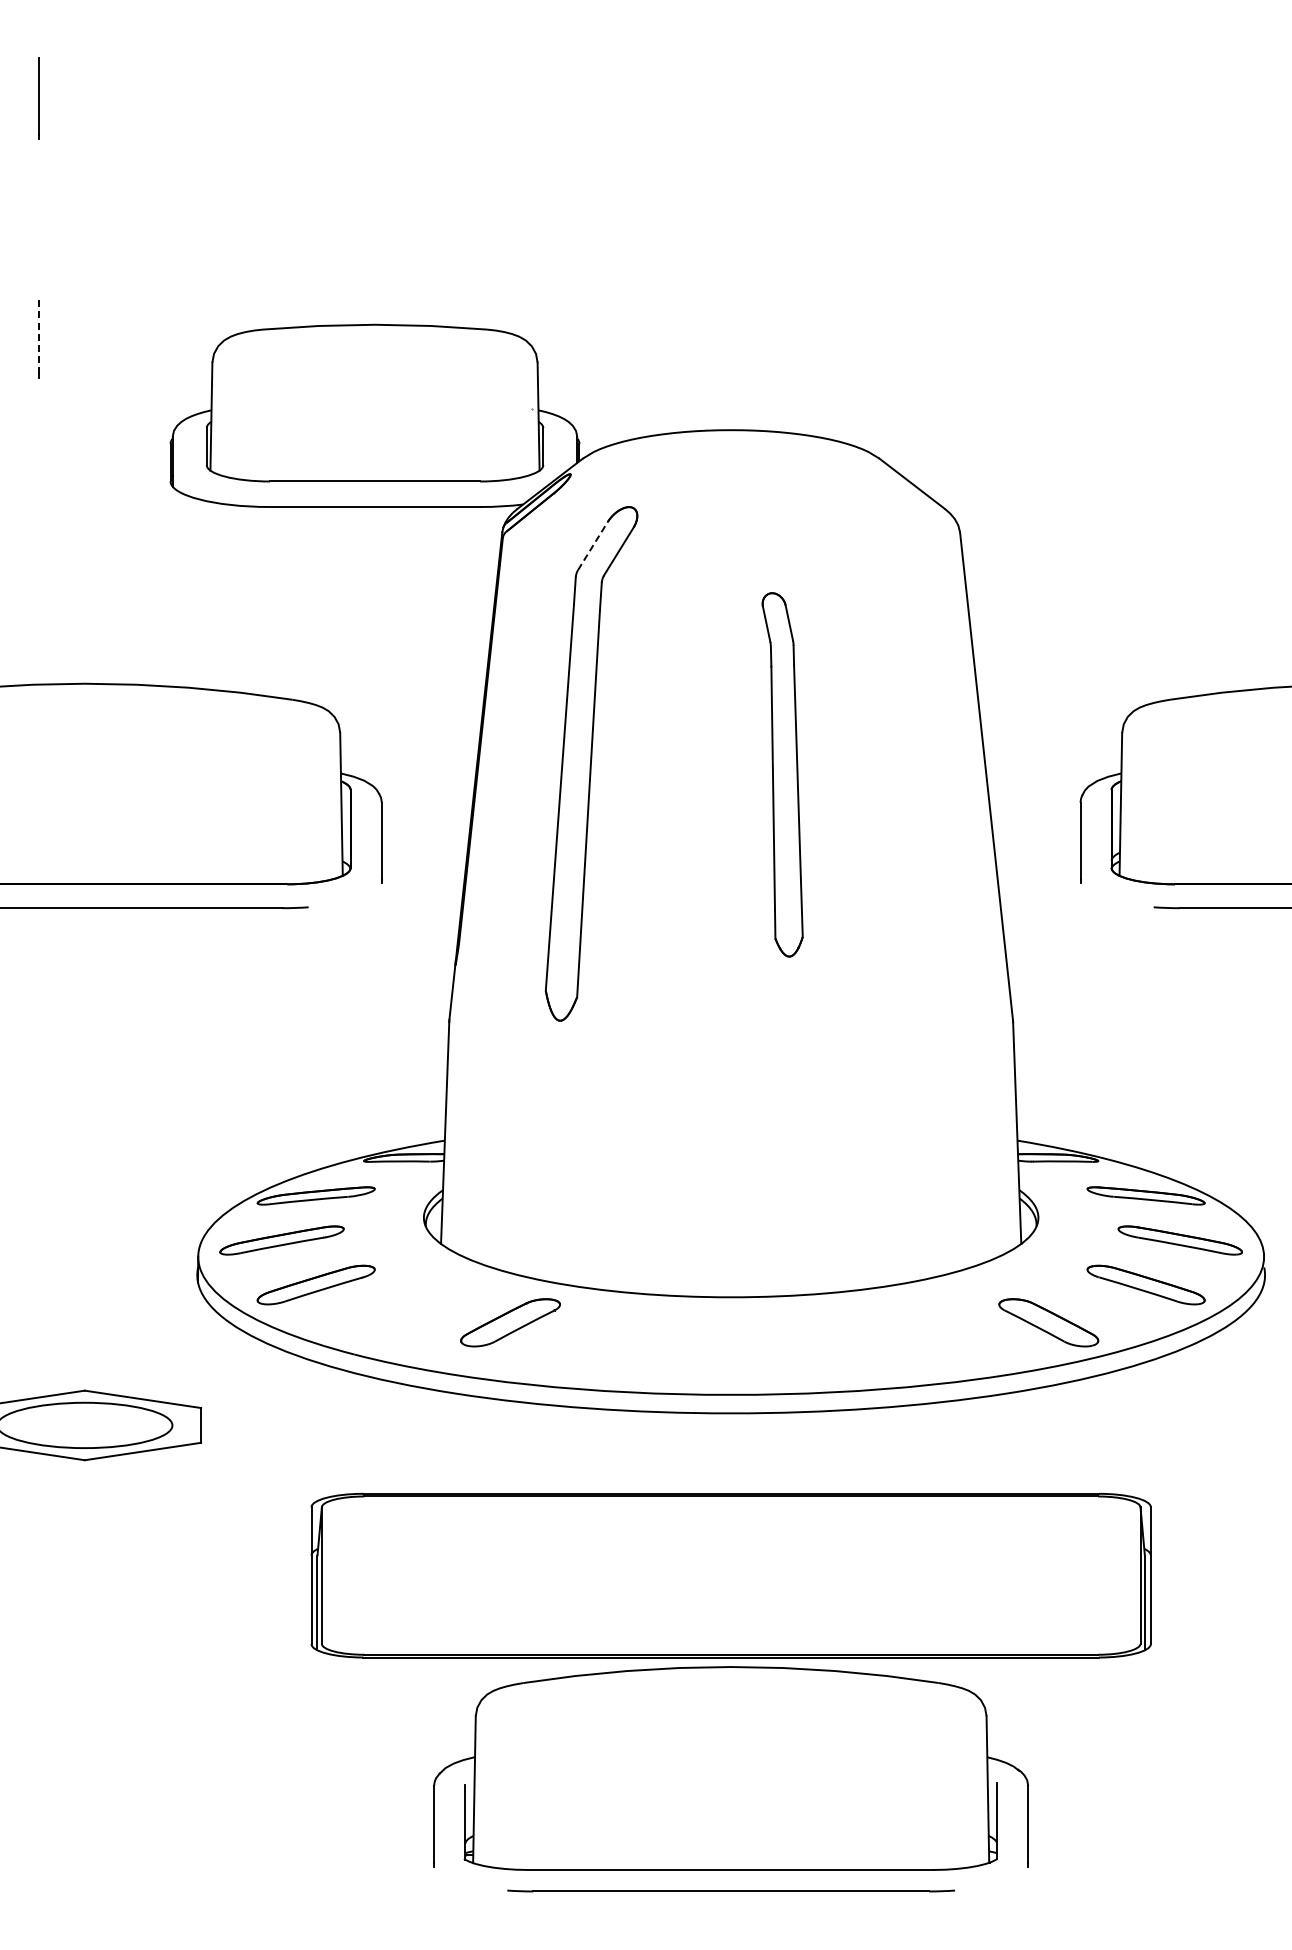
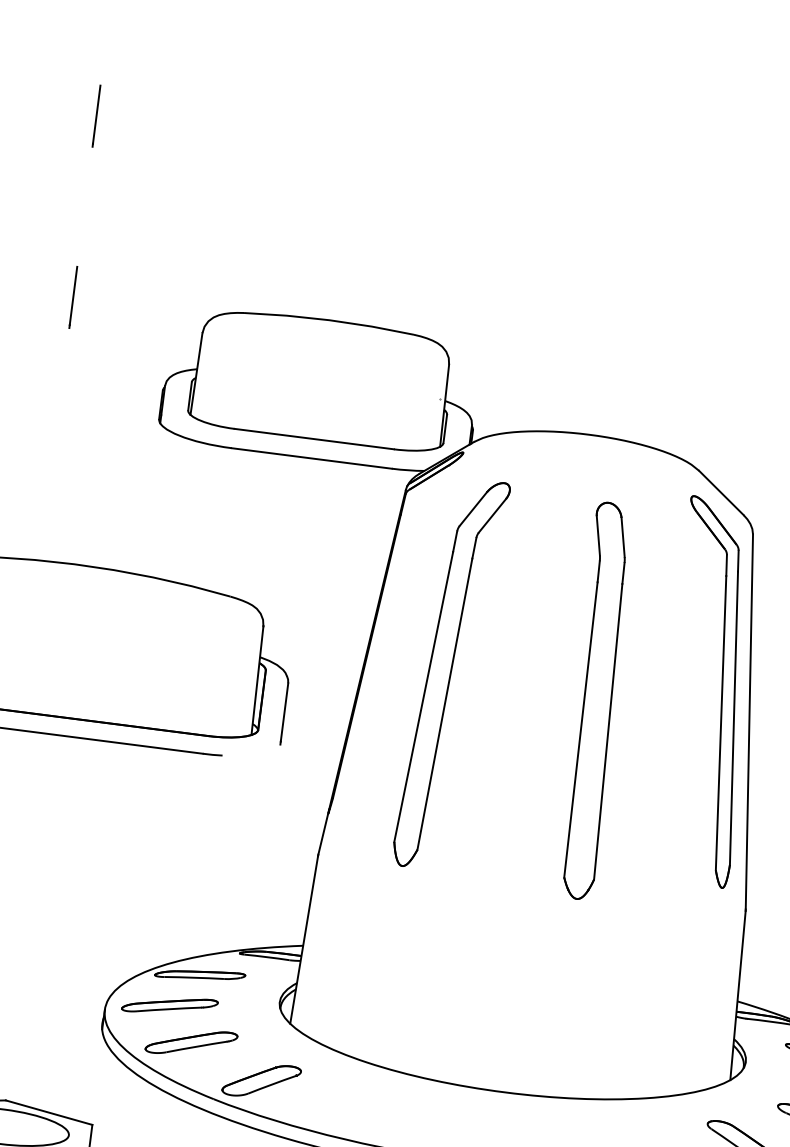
line: (38, 335) -> (73, 295), dashed -> solid
line: (593, 545) -> (473, 508), dashed -> solid
part: (945, 743) -> (721, 693), added
part: (782, 774) -> (594, 700), size x1.43
part: (510, 1322) -> (261, 1080), moved

